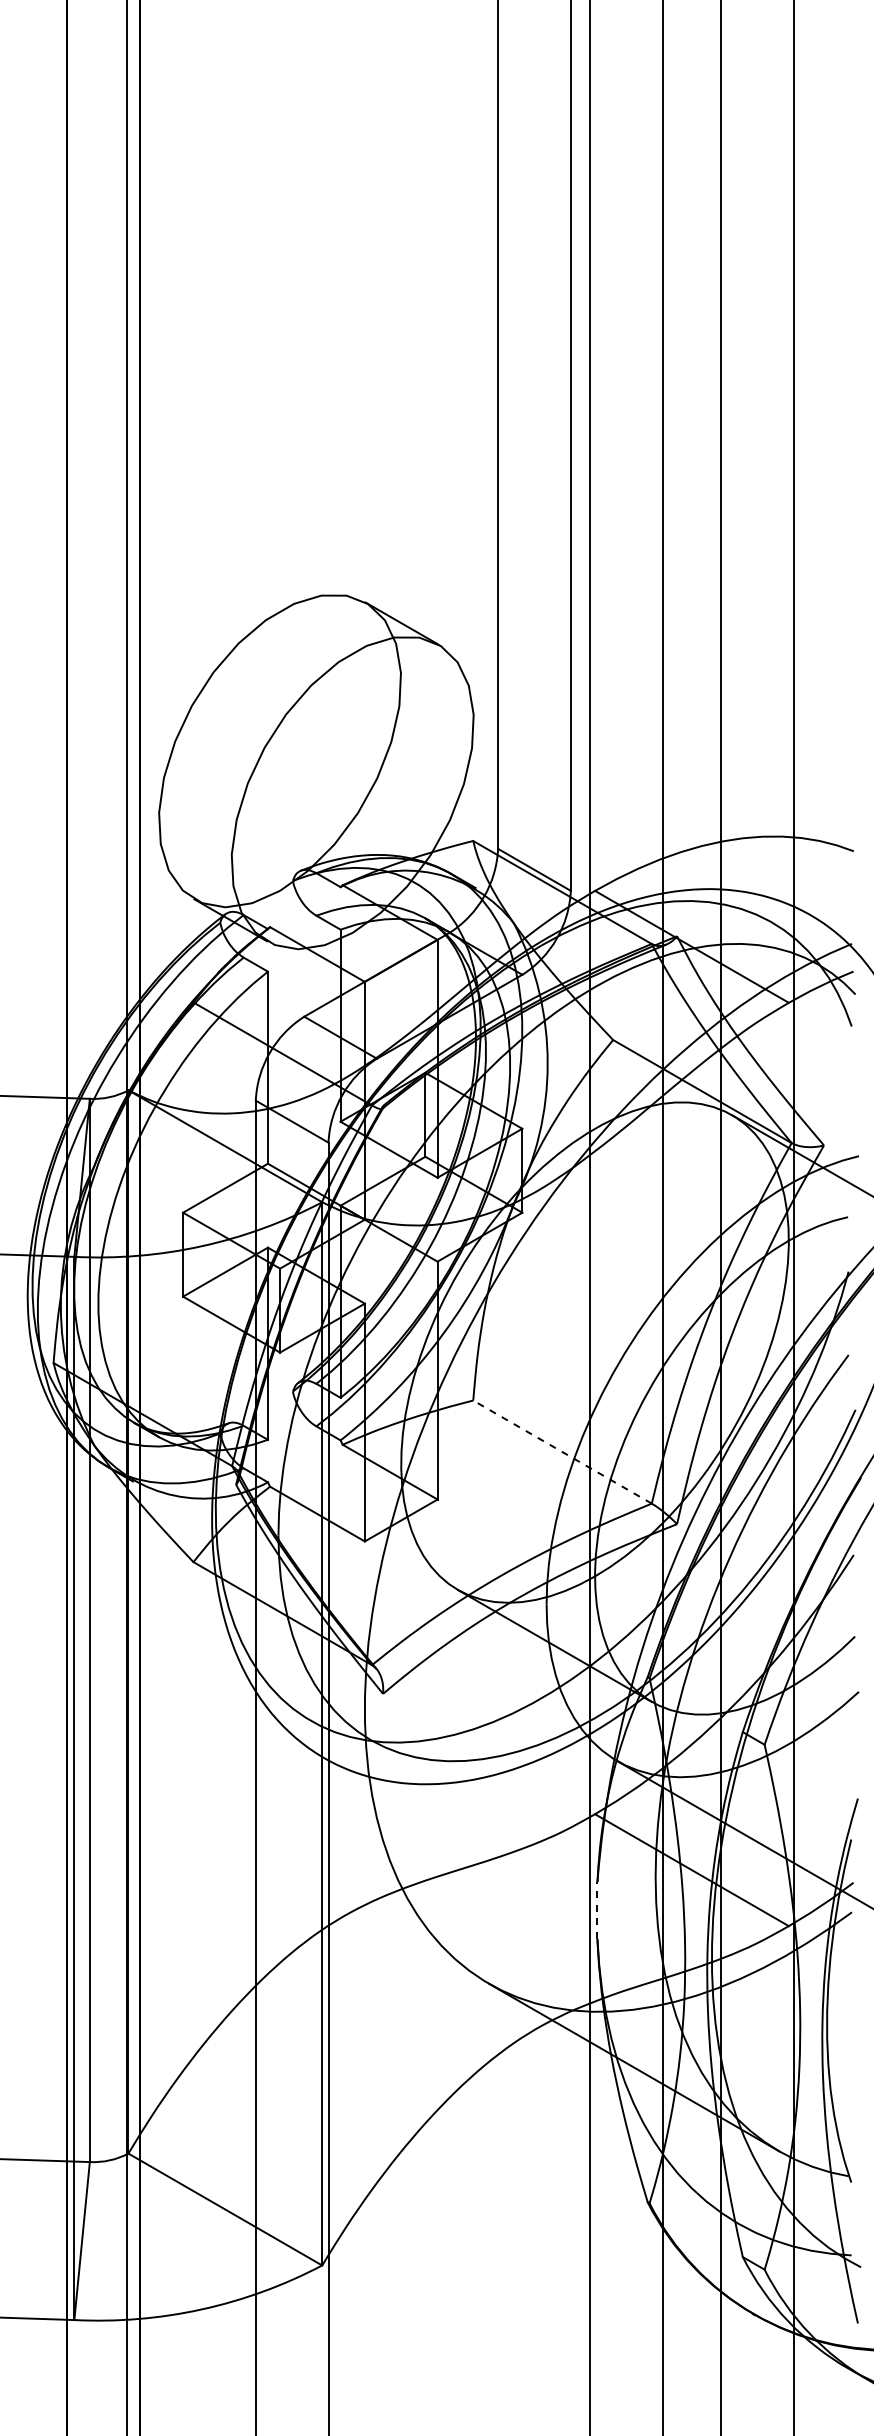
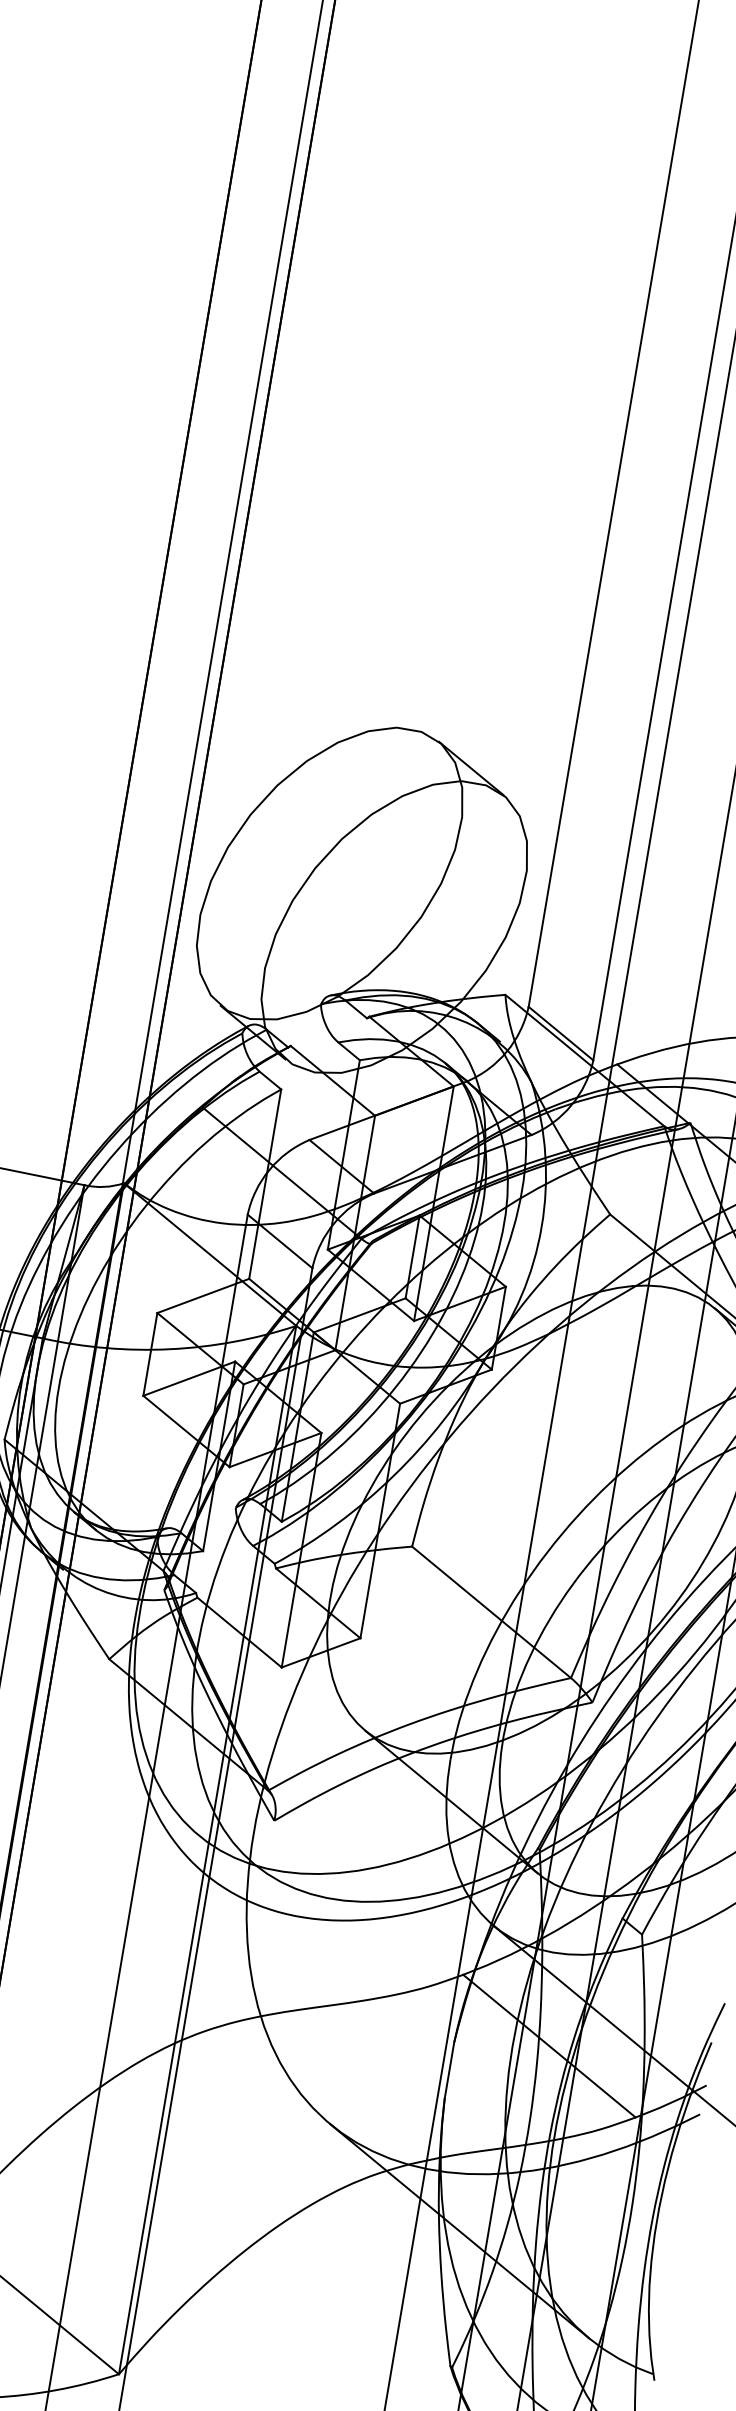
line: (562, 1451) -> (491, 1611), dashed -> solid
line: (597, 1910) -> (449, 2070), dashed -> solid

